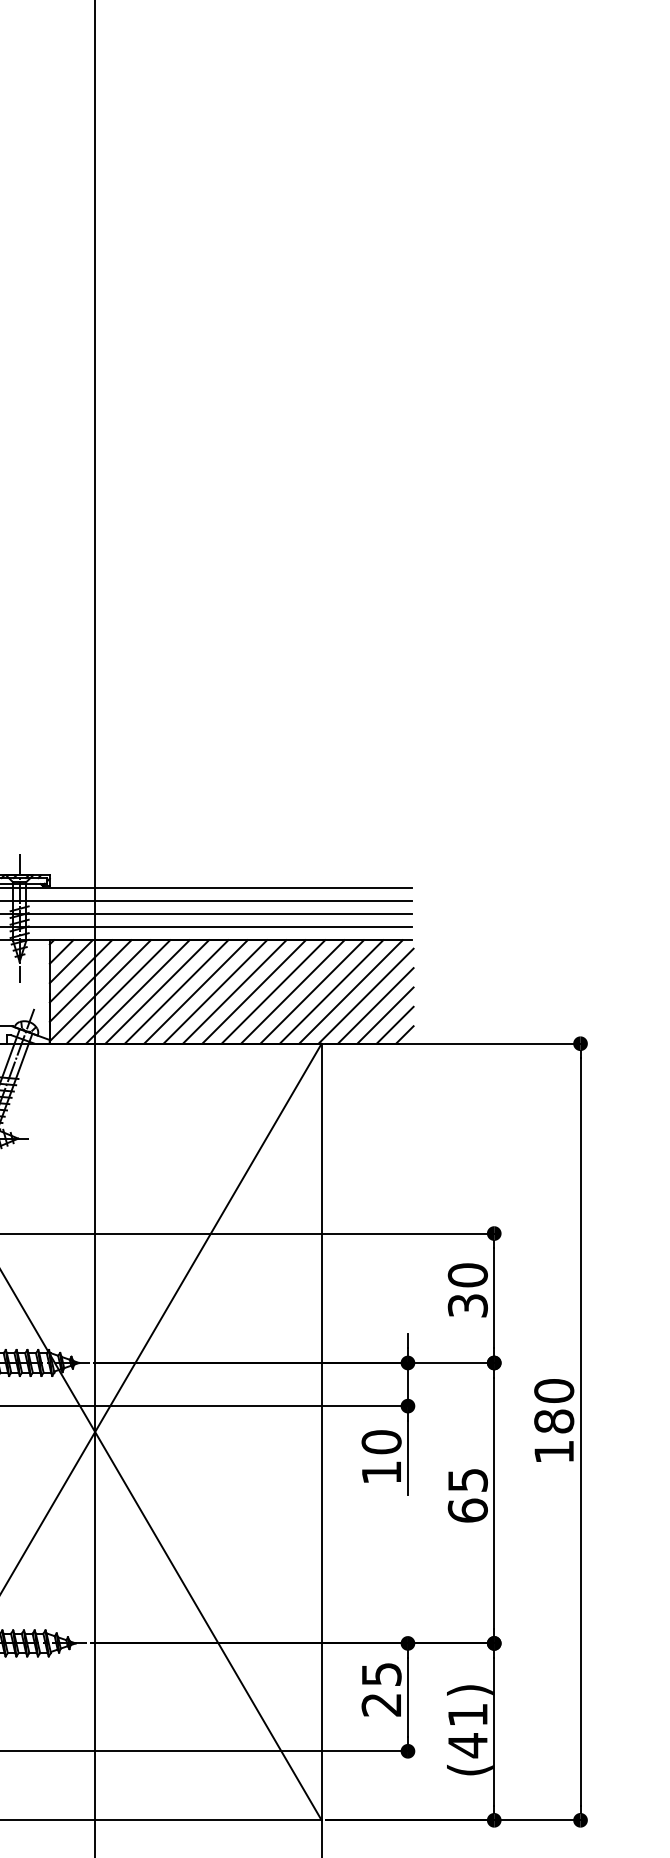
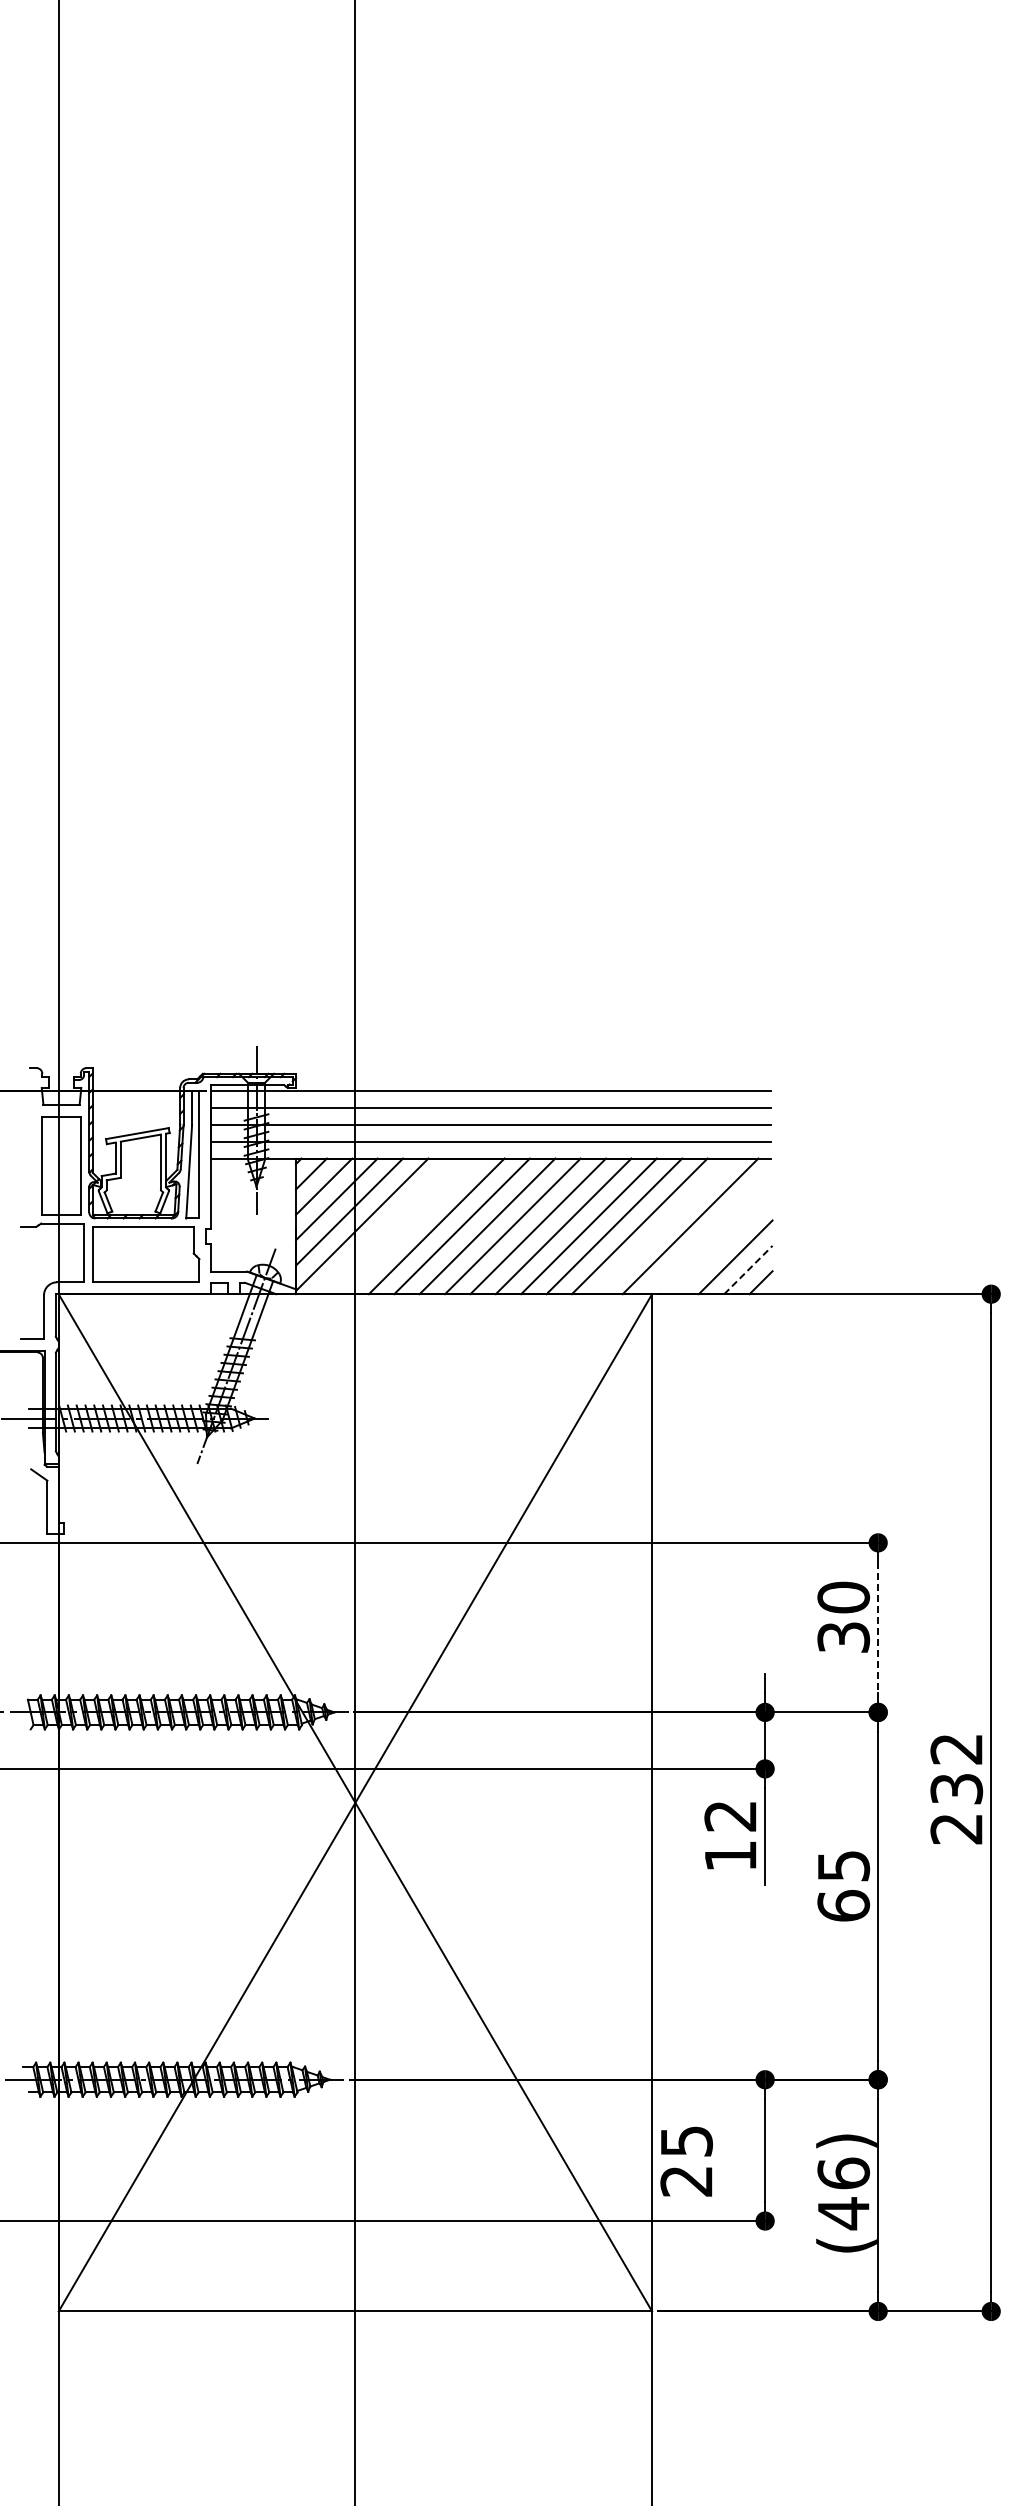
line: (118, 992) -> (385, 1226), removed
line: (137, 992) -> (411, 1226), removed
line: (331, 992) -> (664, 1226), removed
line: (366, 995) -> (710, 1231), removed
line: (375, 1005) -> (722, 1244), removed
line: (395, 1024) -> (748, 1269), solid -> dashed
line: (494, 1298) -> (878, 1627), solid -> dashed
text: (554, 1421) -> (956, 1788), 180 -> 232
text: (381, 1441) -> (730, 1815), 10 -> 12
text: (381, 1689) -> (686, 2161), moved
text: (467, 1714) -> (843, 2173), (41) -> (46)

